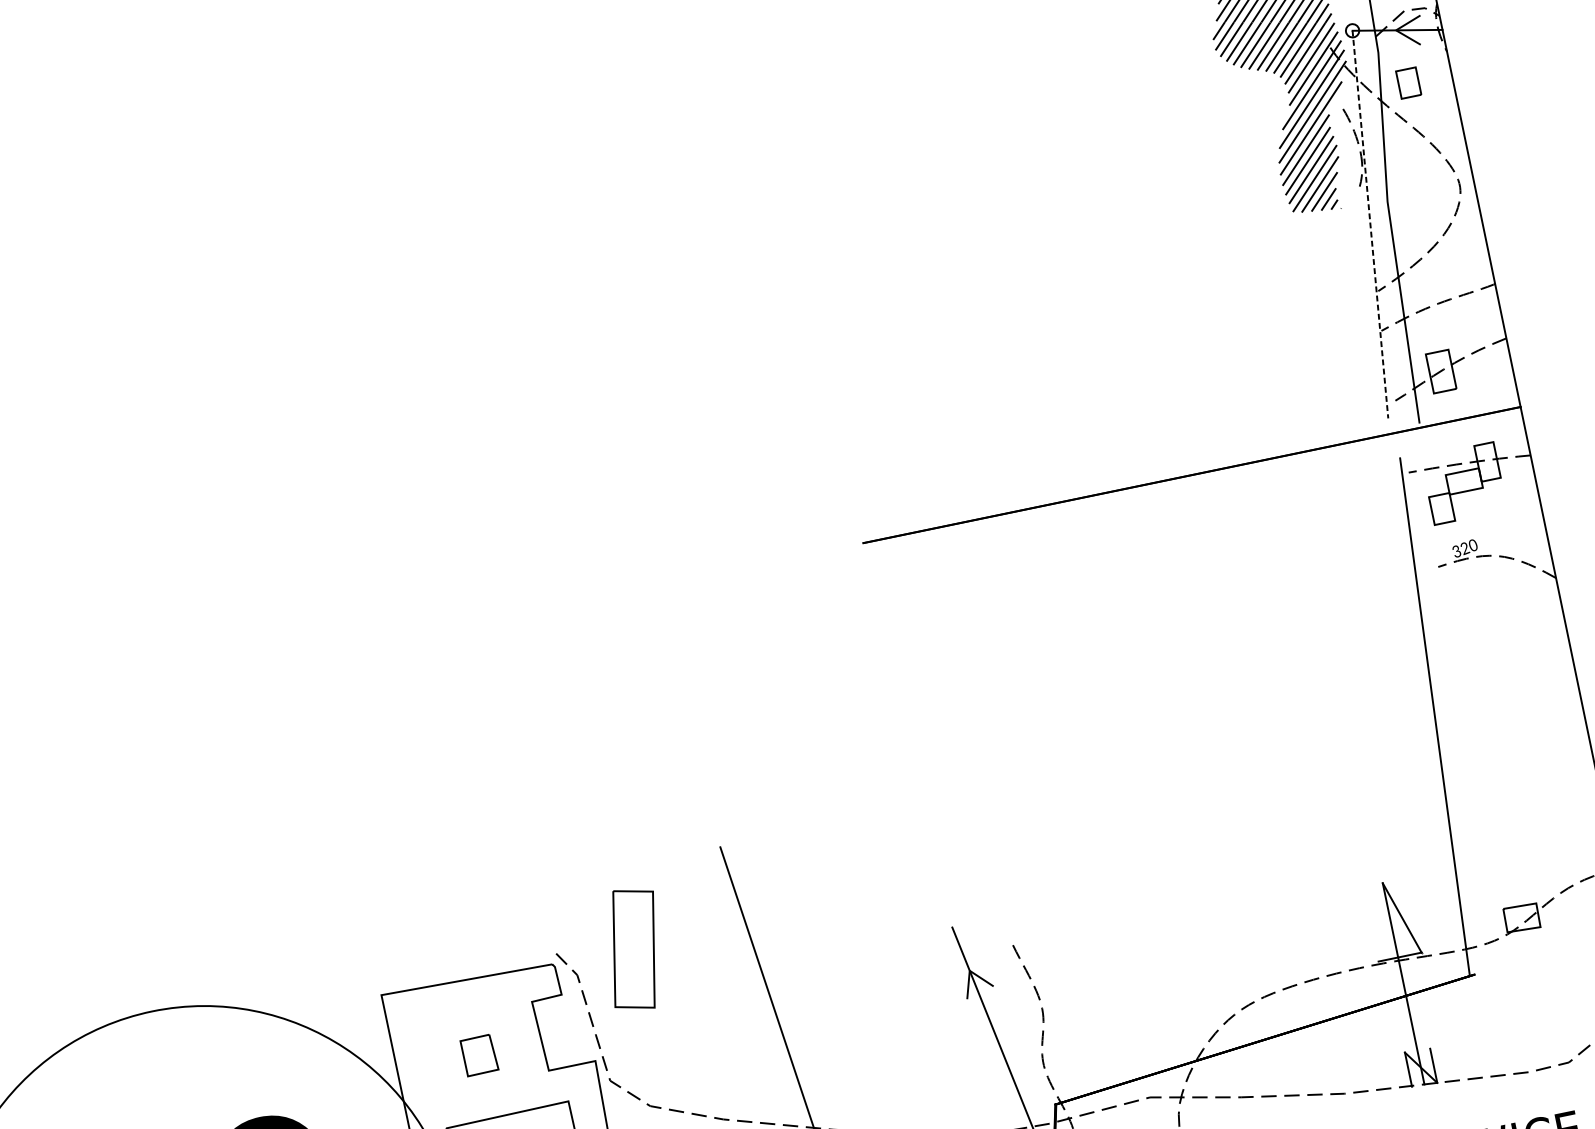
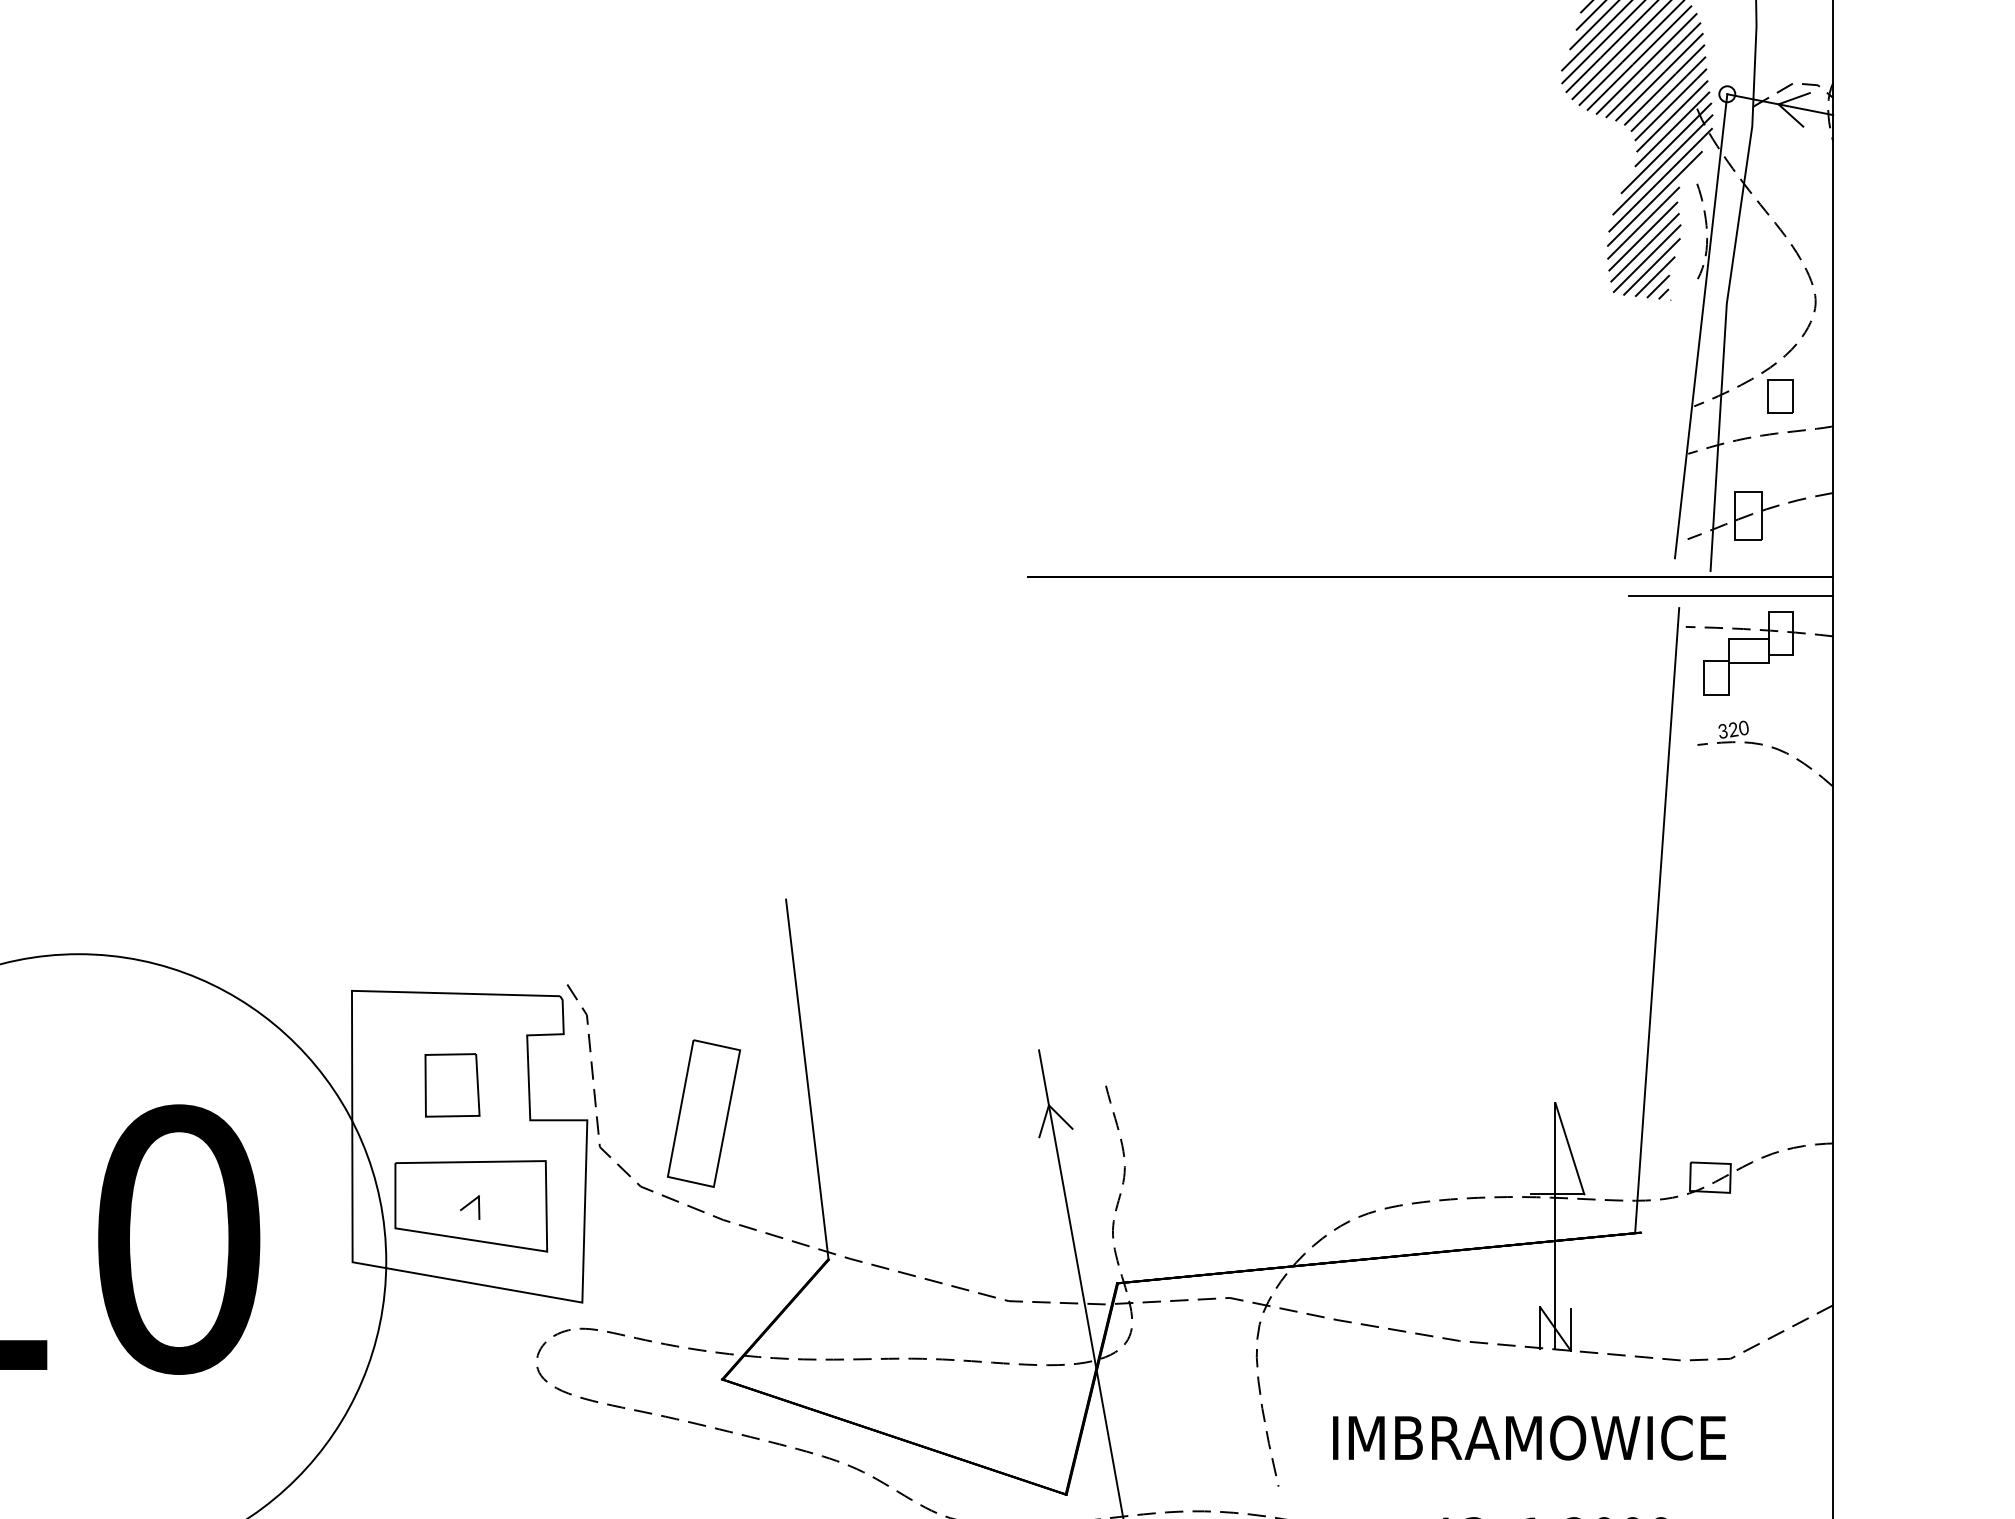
part: (1408, 83) -> (1780, 396), moved
line: (1370, 224) -> (1701, 326), dashed -> solid
line: (1440, 440) -> (1731, 596), added
part: (633, 949) -> (703, 1113), moved
part: (479, 1055) -> (452, 1085), size x1.43

